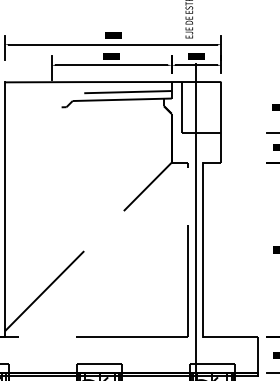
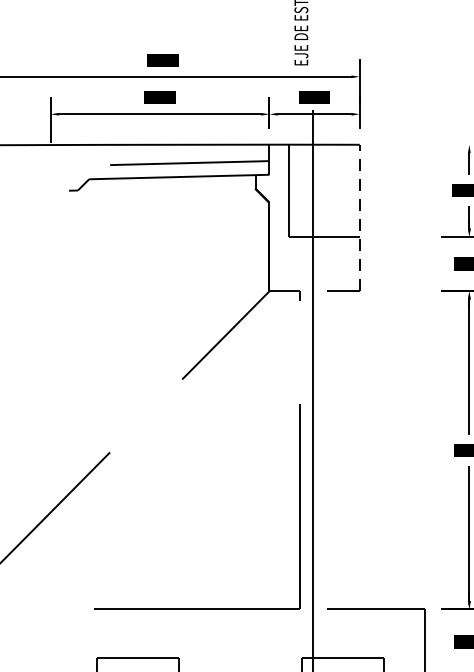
line: (221, 121) -> (359, 216), solid -> dashed
line: (203, 249) -> (327, 449), removed

